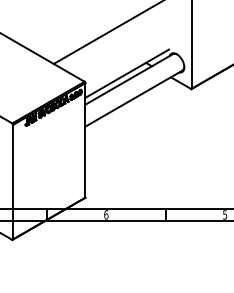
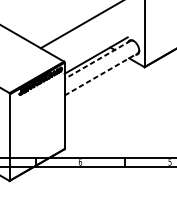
line: (128, 79) -> (97, 59), solid -> dashed
line: (133, 98) -> (100, 74), solid -> dashed

